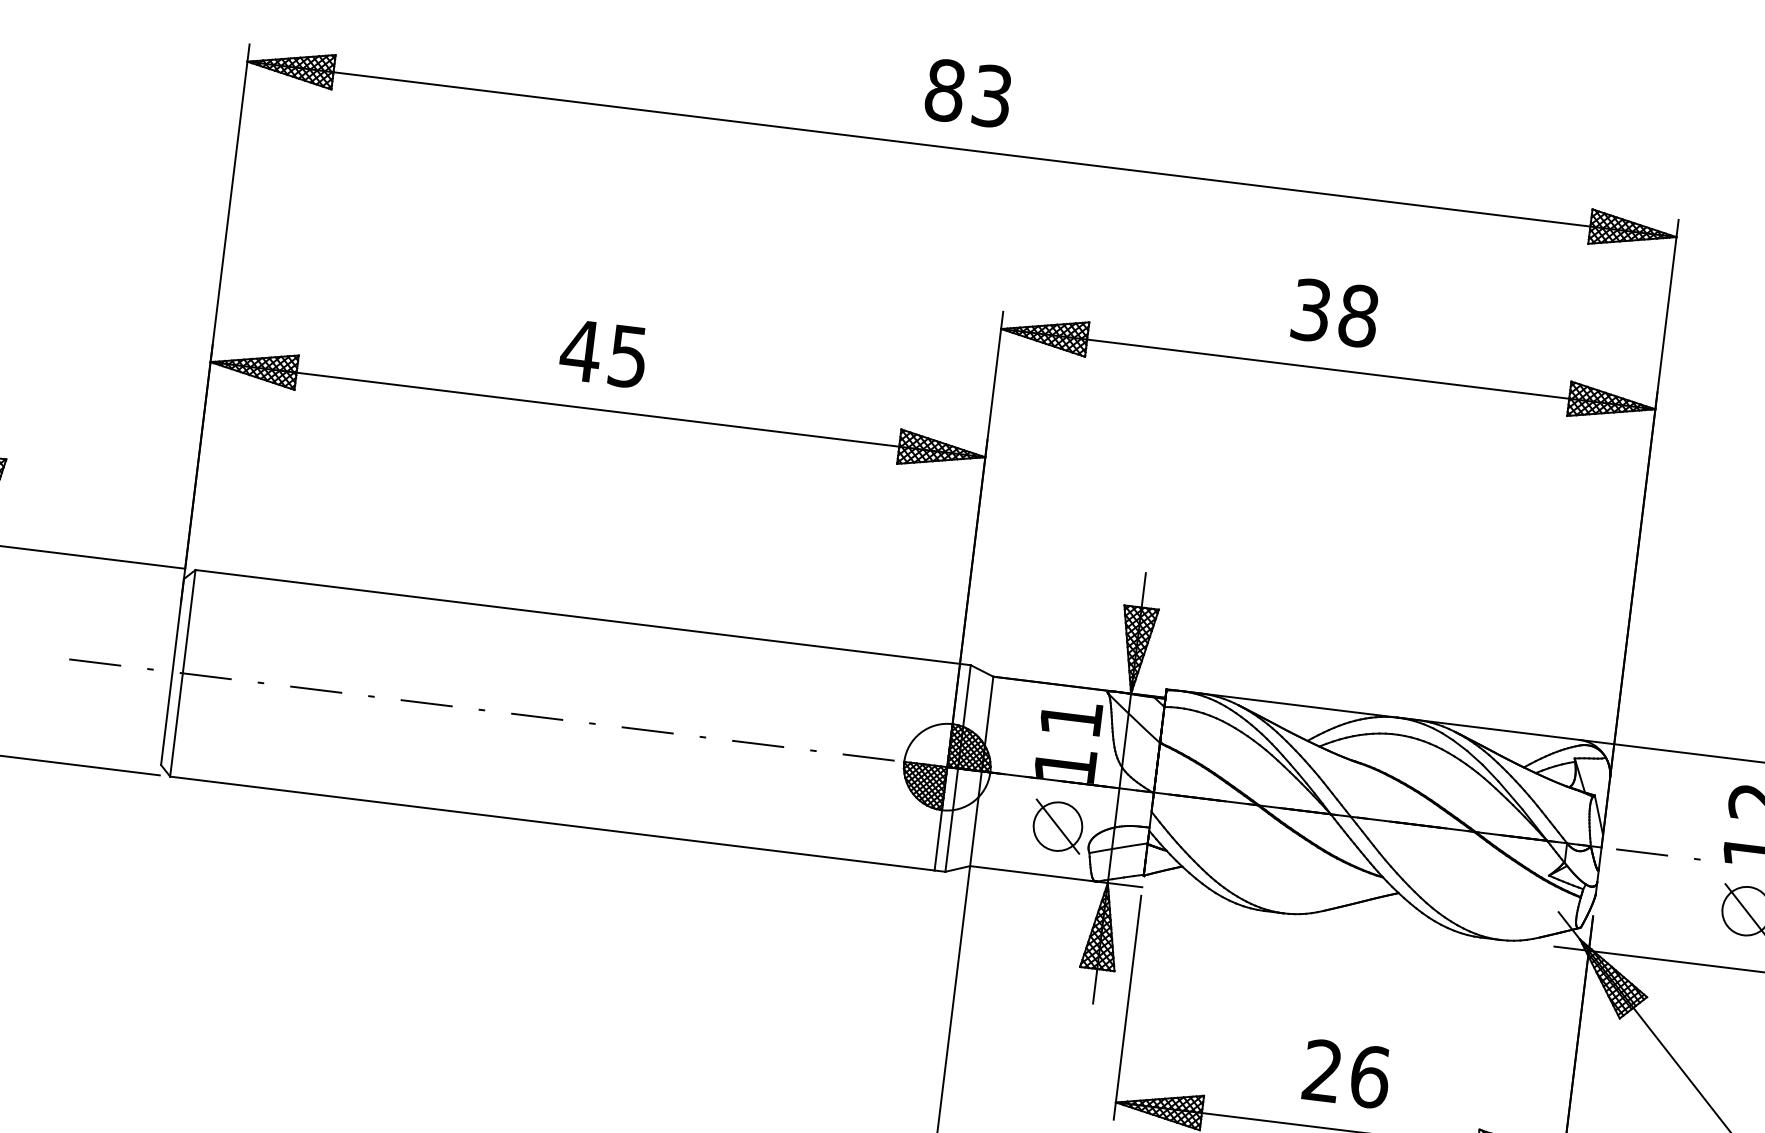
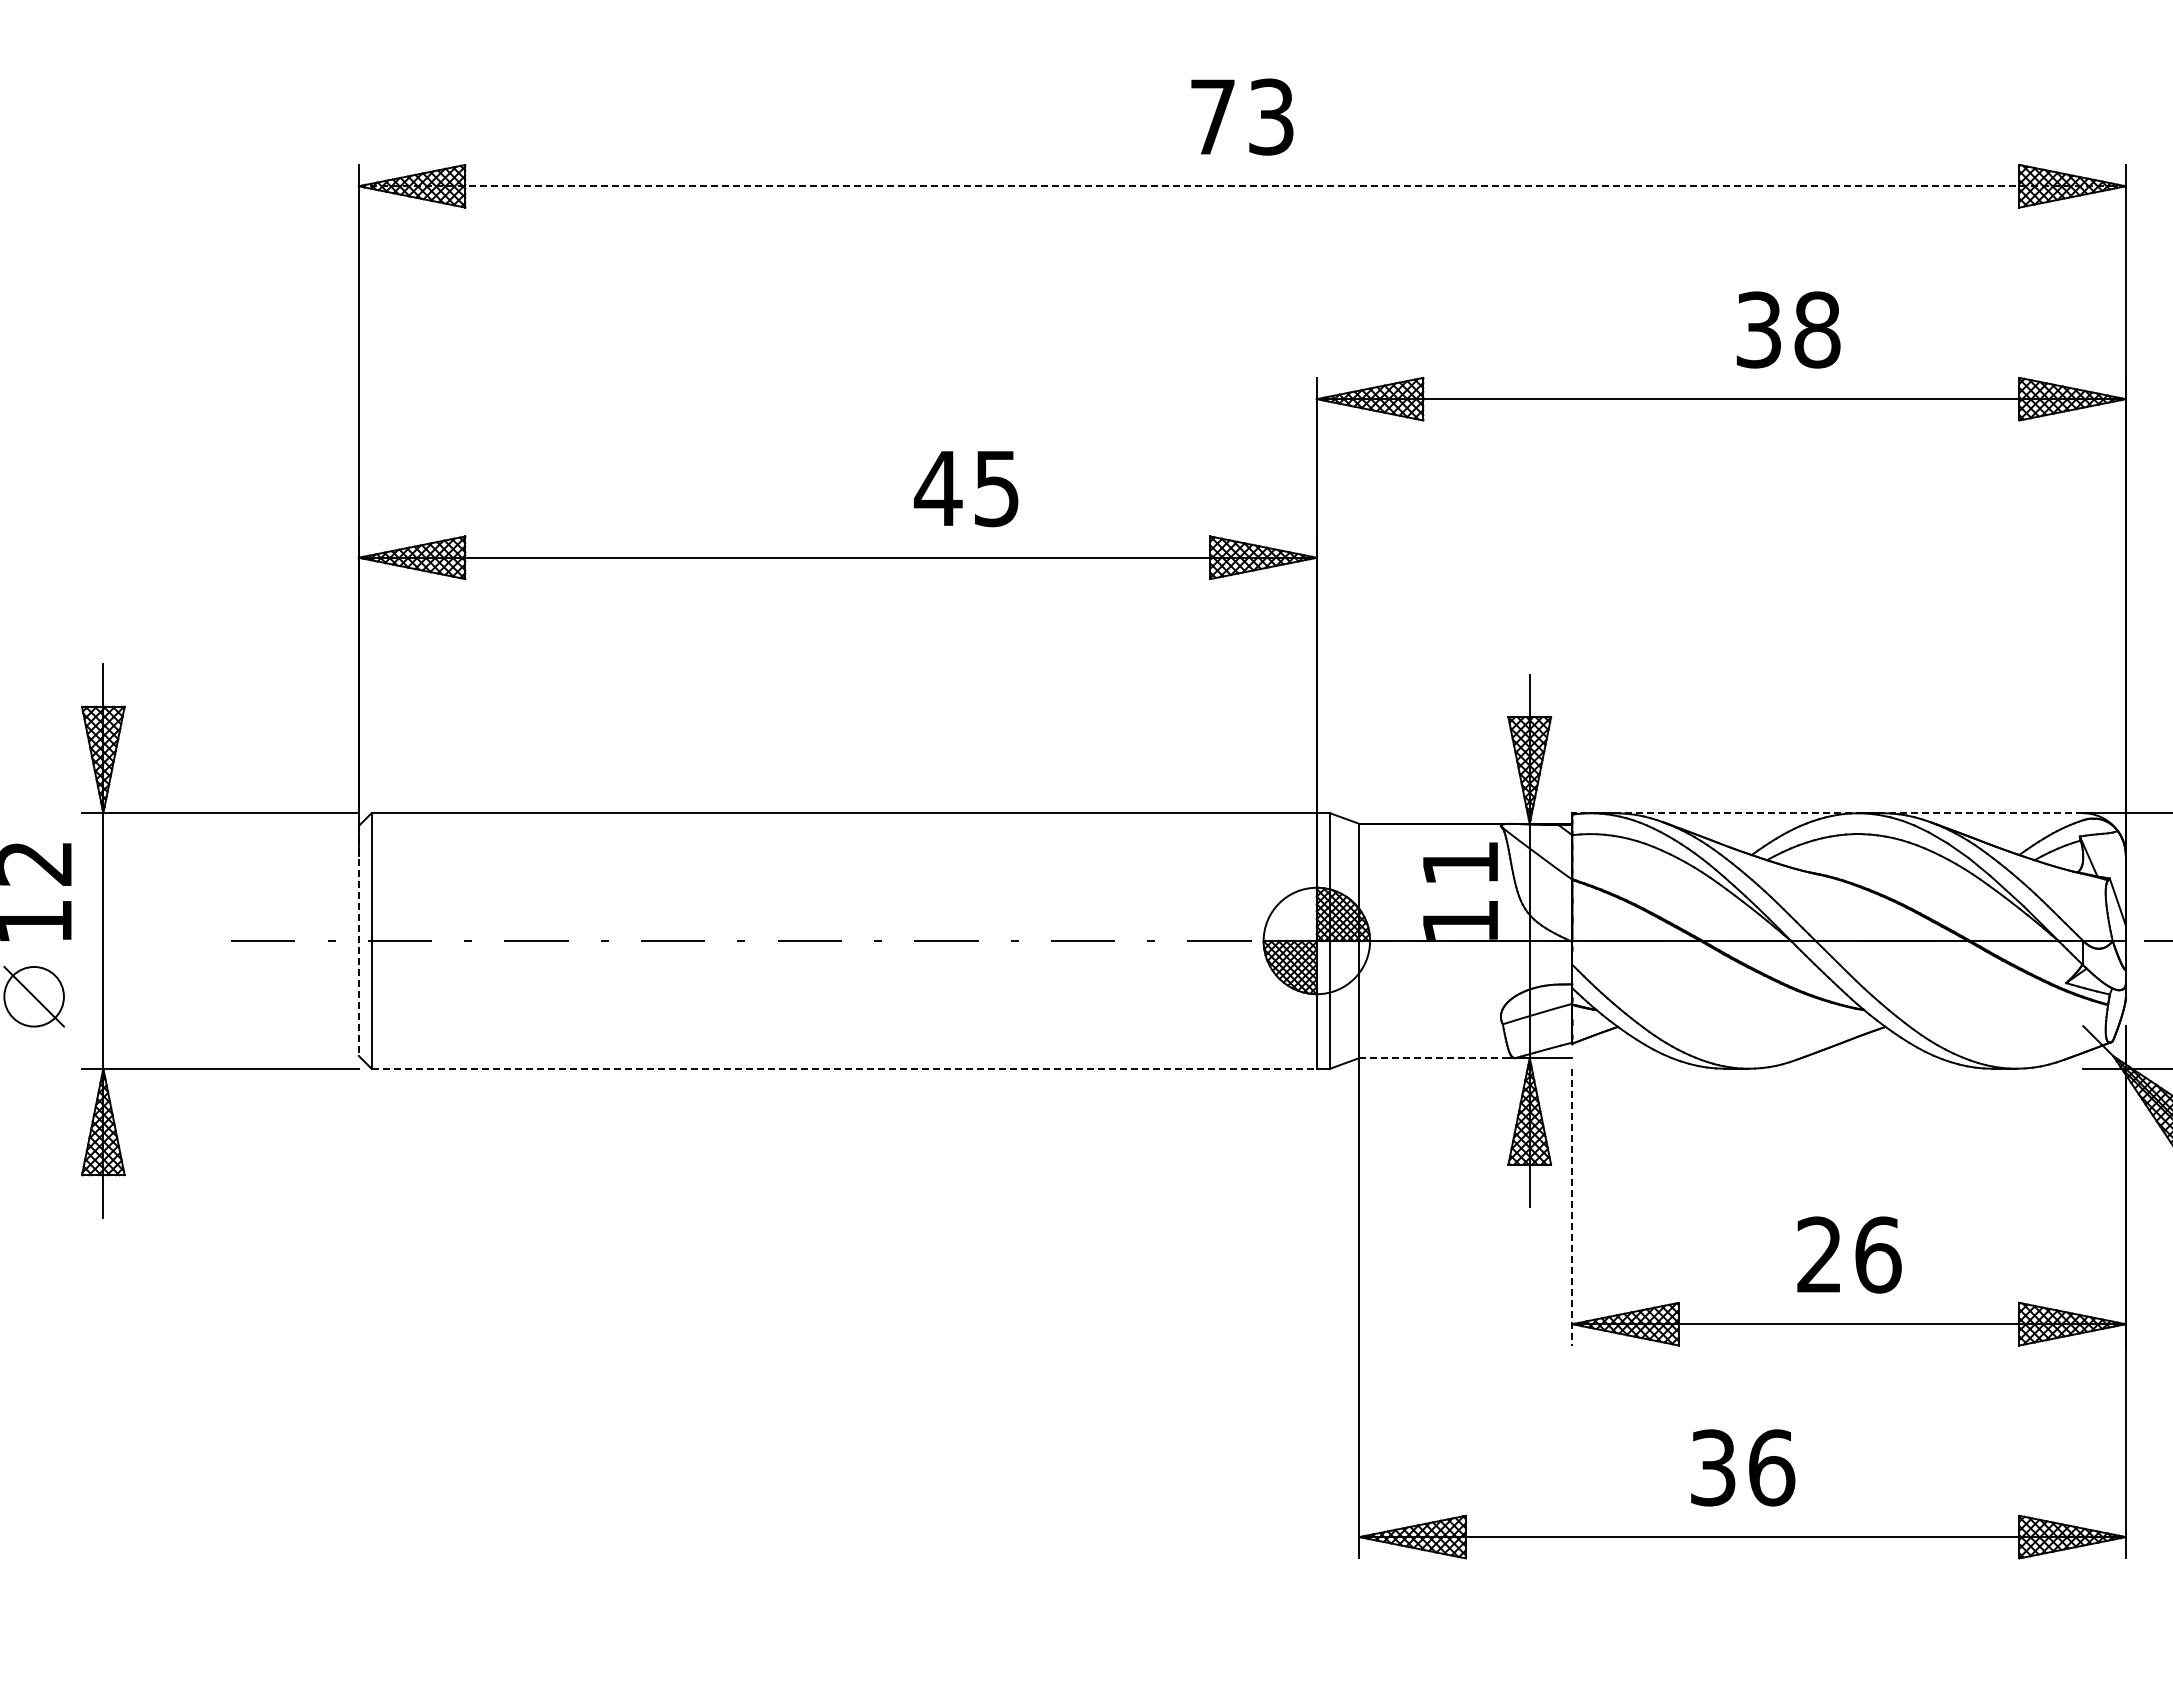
text: (945, 90) -> (1213, 116), 83 -> 73
line: (962, 149) -> (1242, 186), solid -> dashed
text: (1335, 312) -> (1788, 329), moved
text: (602, 354) -> (965, 489), moved
line: (172, 671) -> (358, 940), solid -> dashed
line: (1372, 714) -> (1827, 813), solid -> dashed
line: (552, 823) -> (844, 1068), solid -> dashed
part: (1057, 826) -> (1460, 996), removed
line: (1033, 874) -> (1437, 1058), solid -> dashed
line: (1127, 1008) -> (1572, 1207), solid -> dashed

